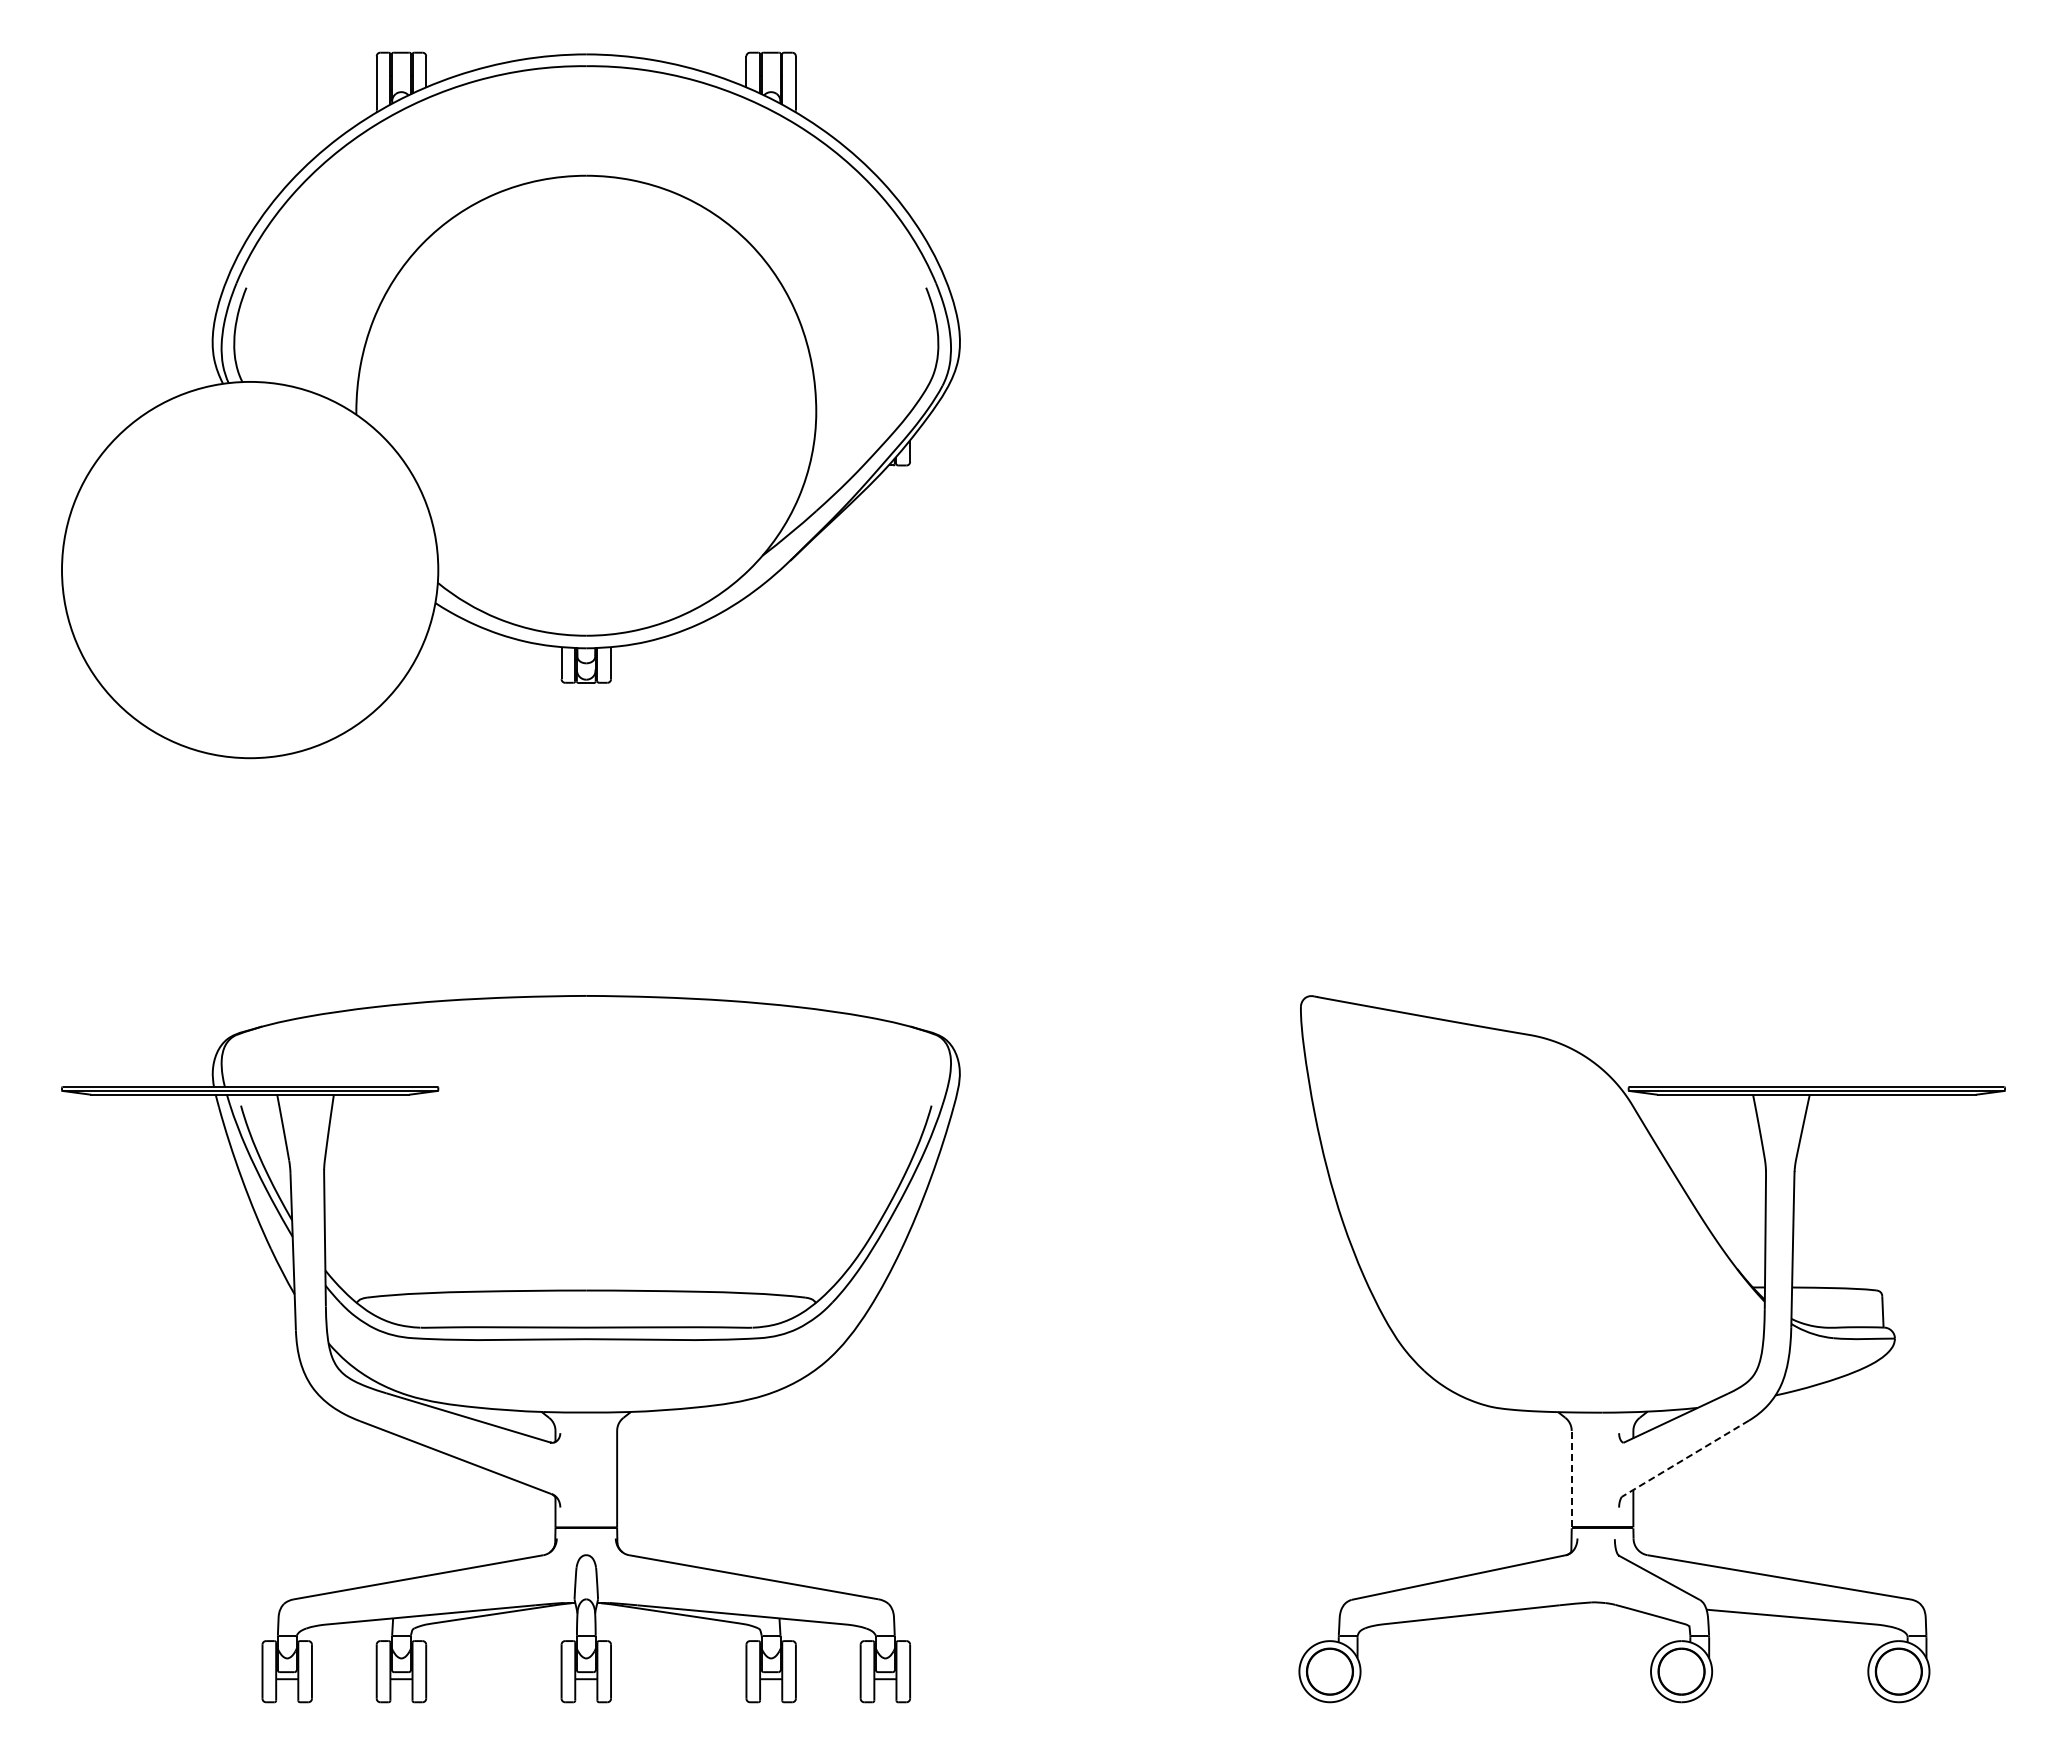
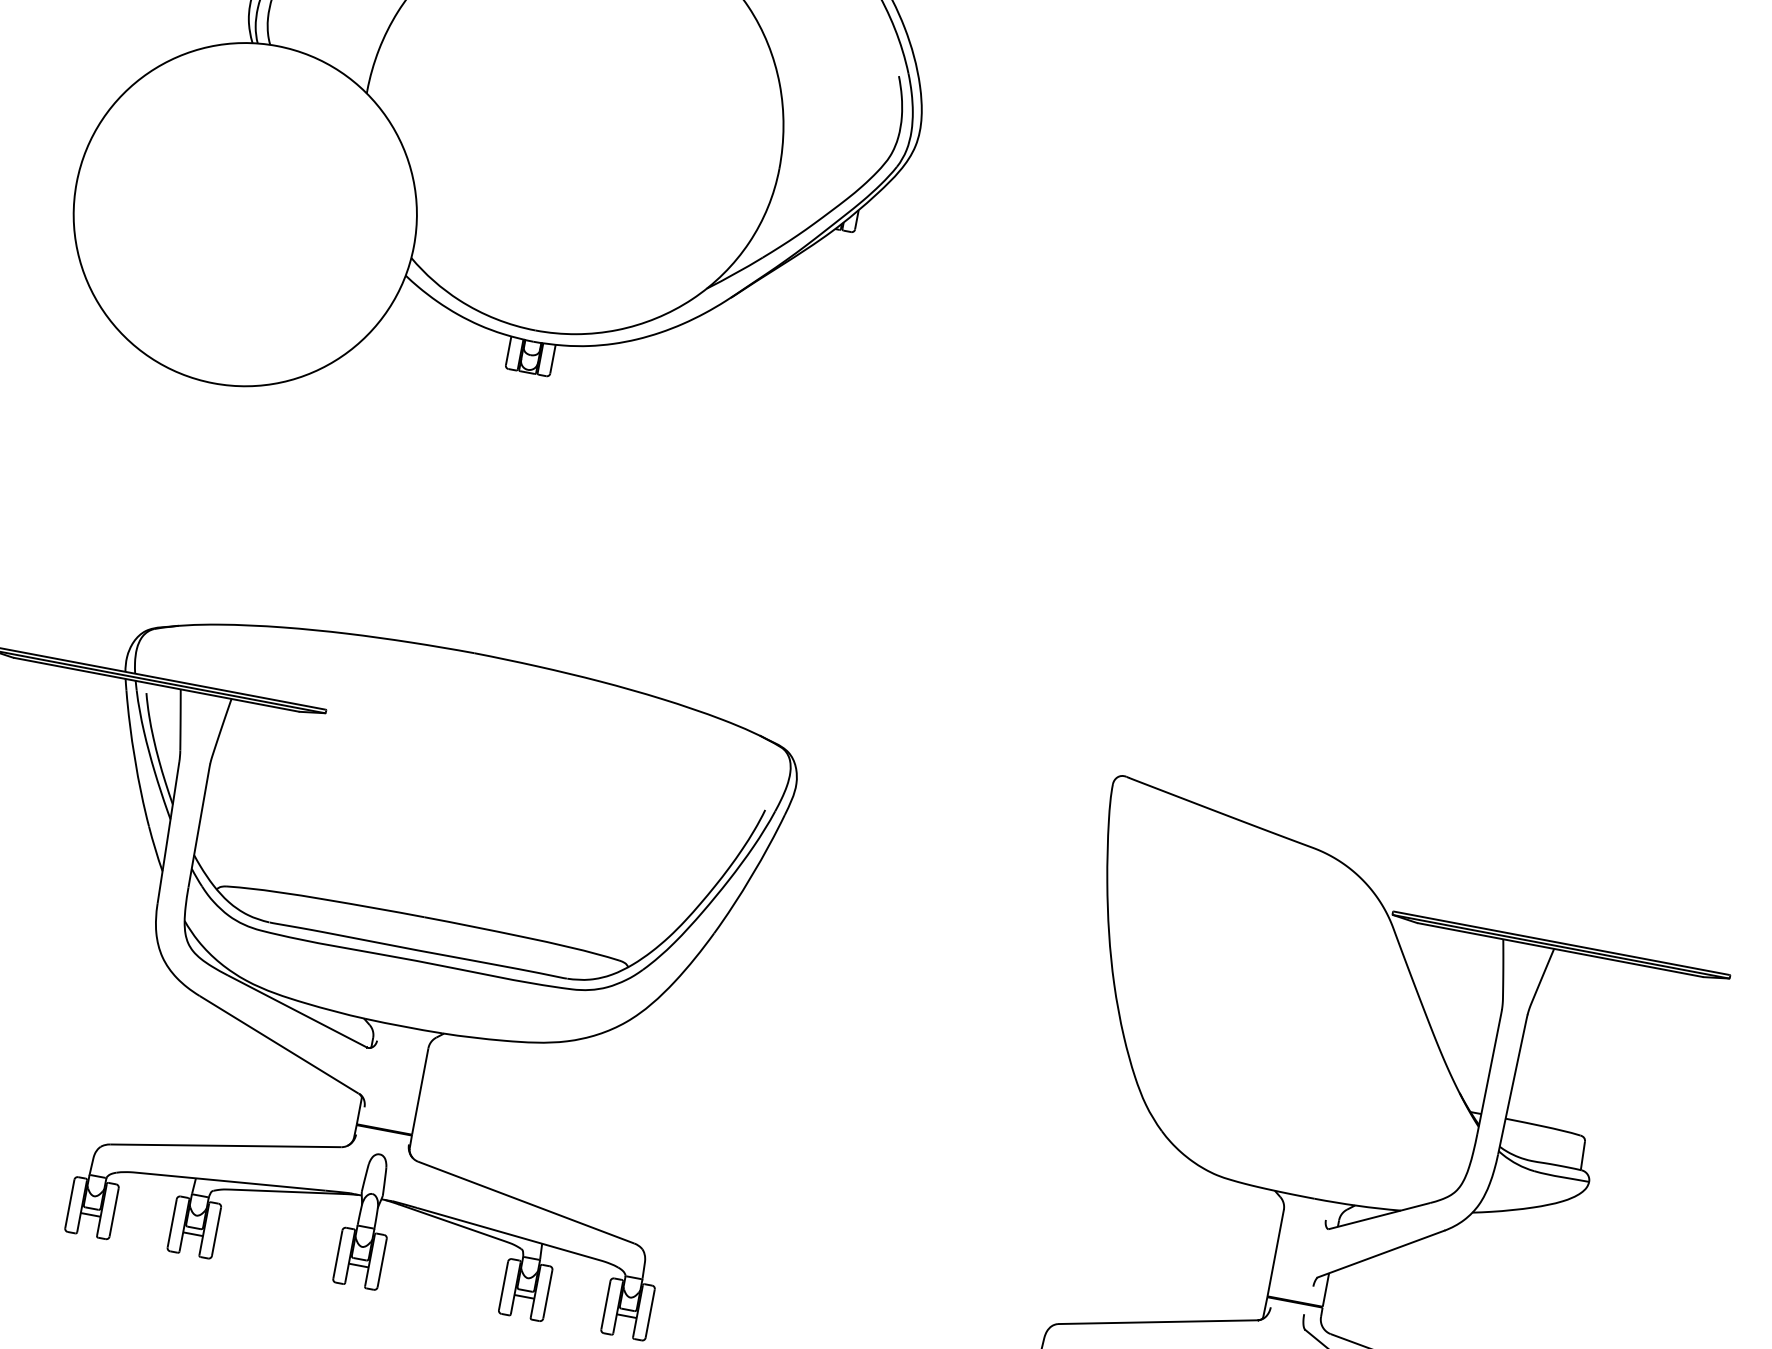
line: (1684, 1459) -> (1380, 1254), dashed -> solid
line: (1571, 1478) -> (1275, 1252), dashed -> solid

